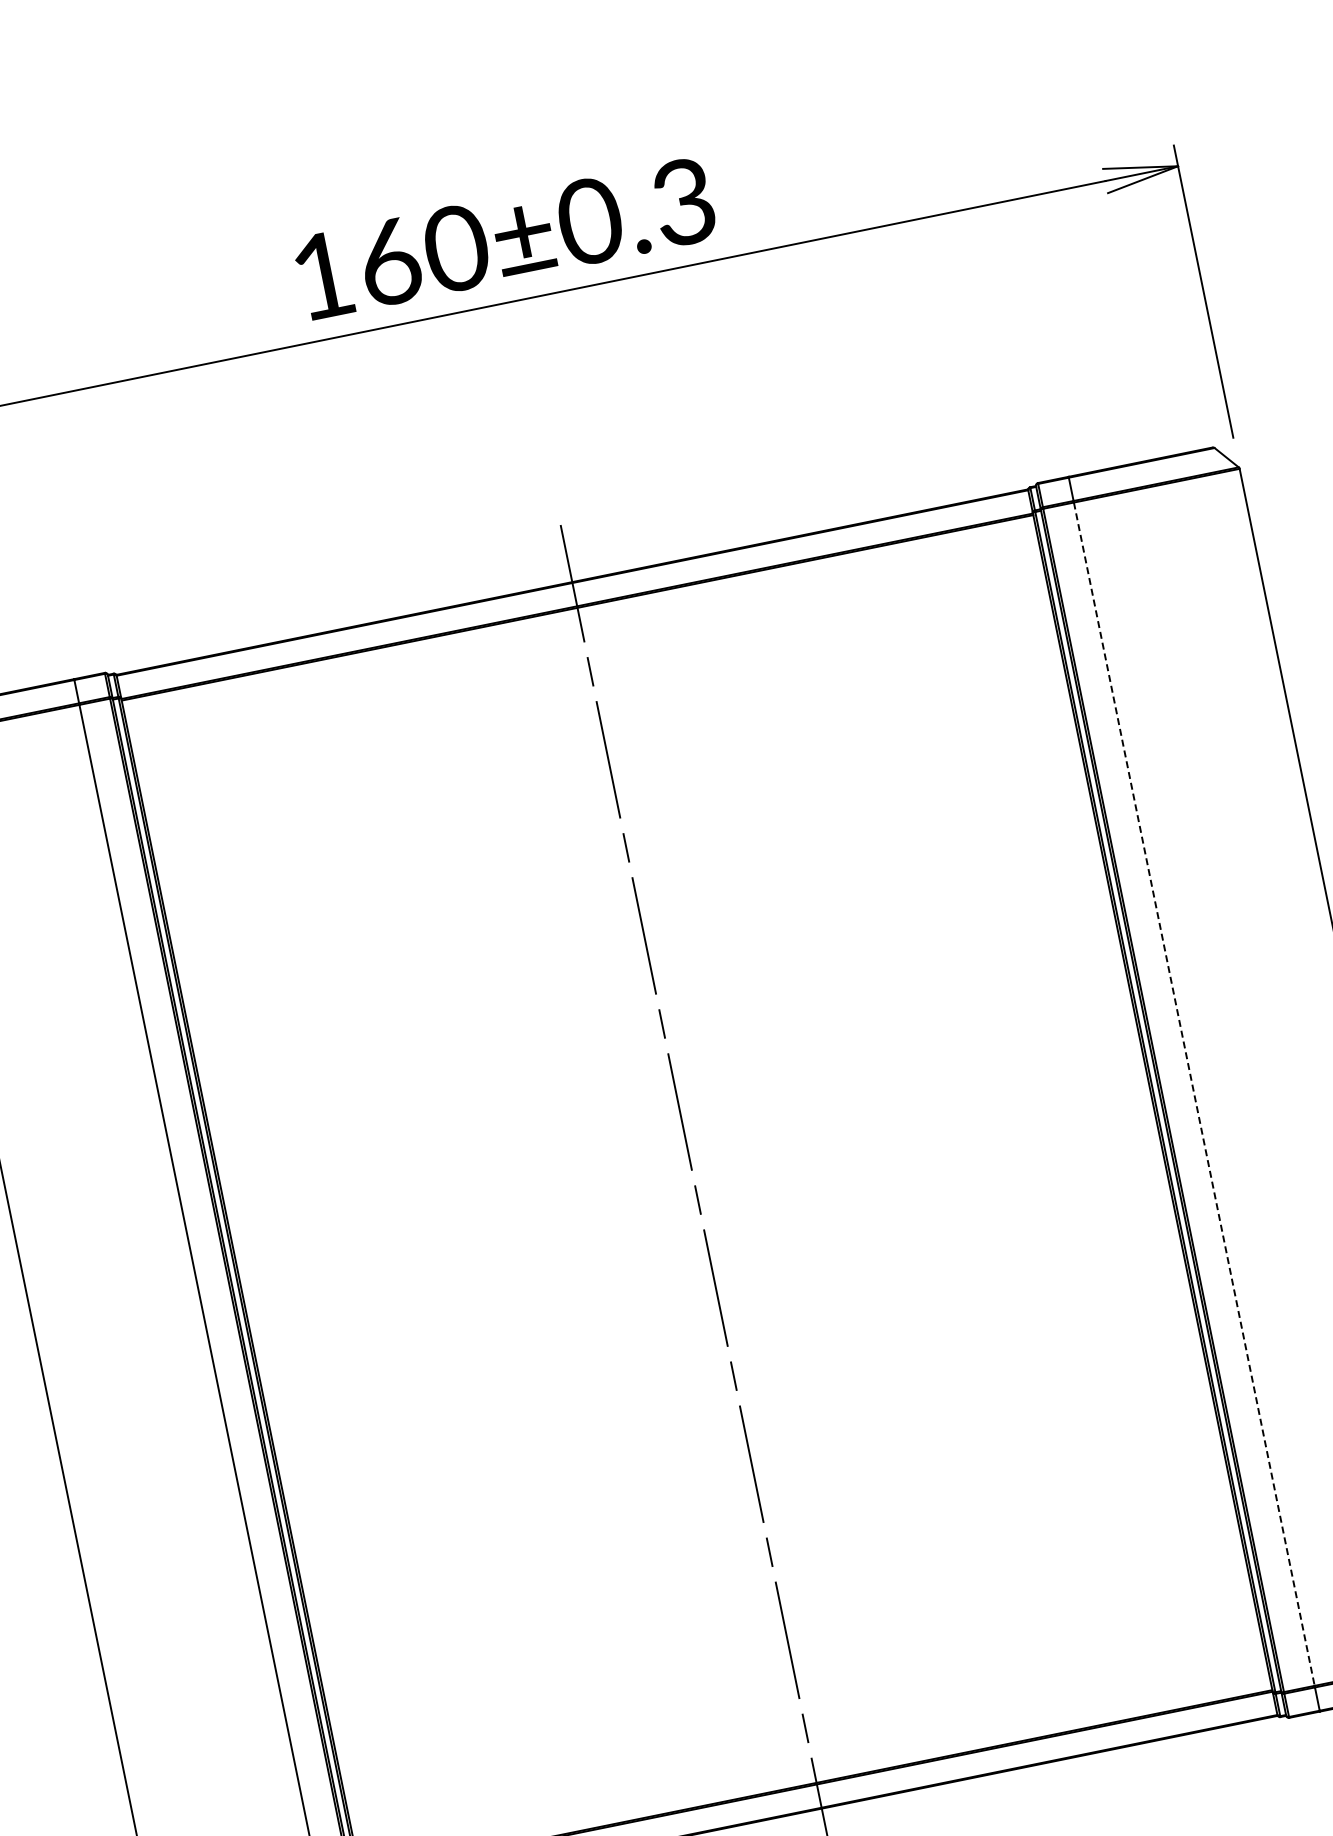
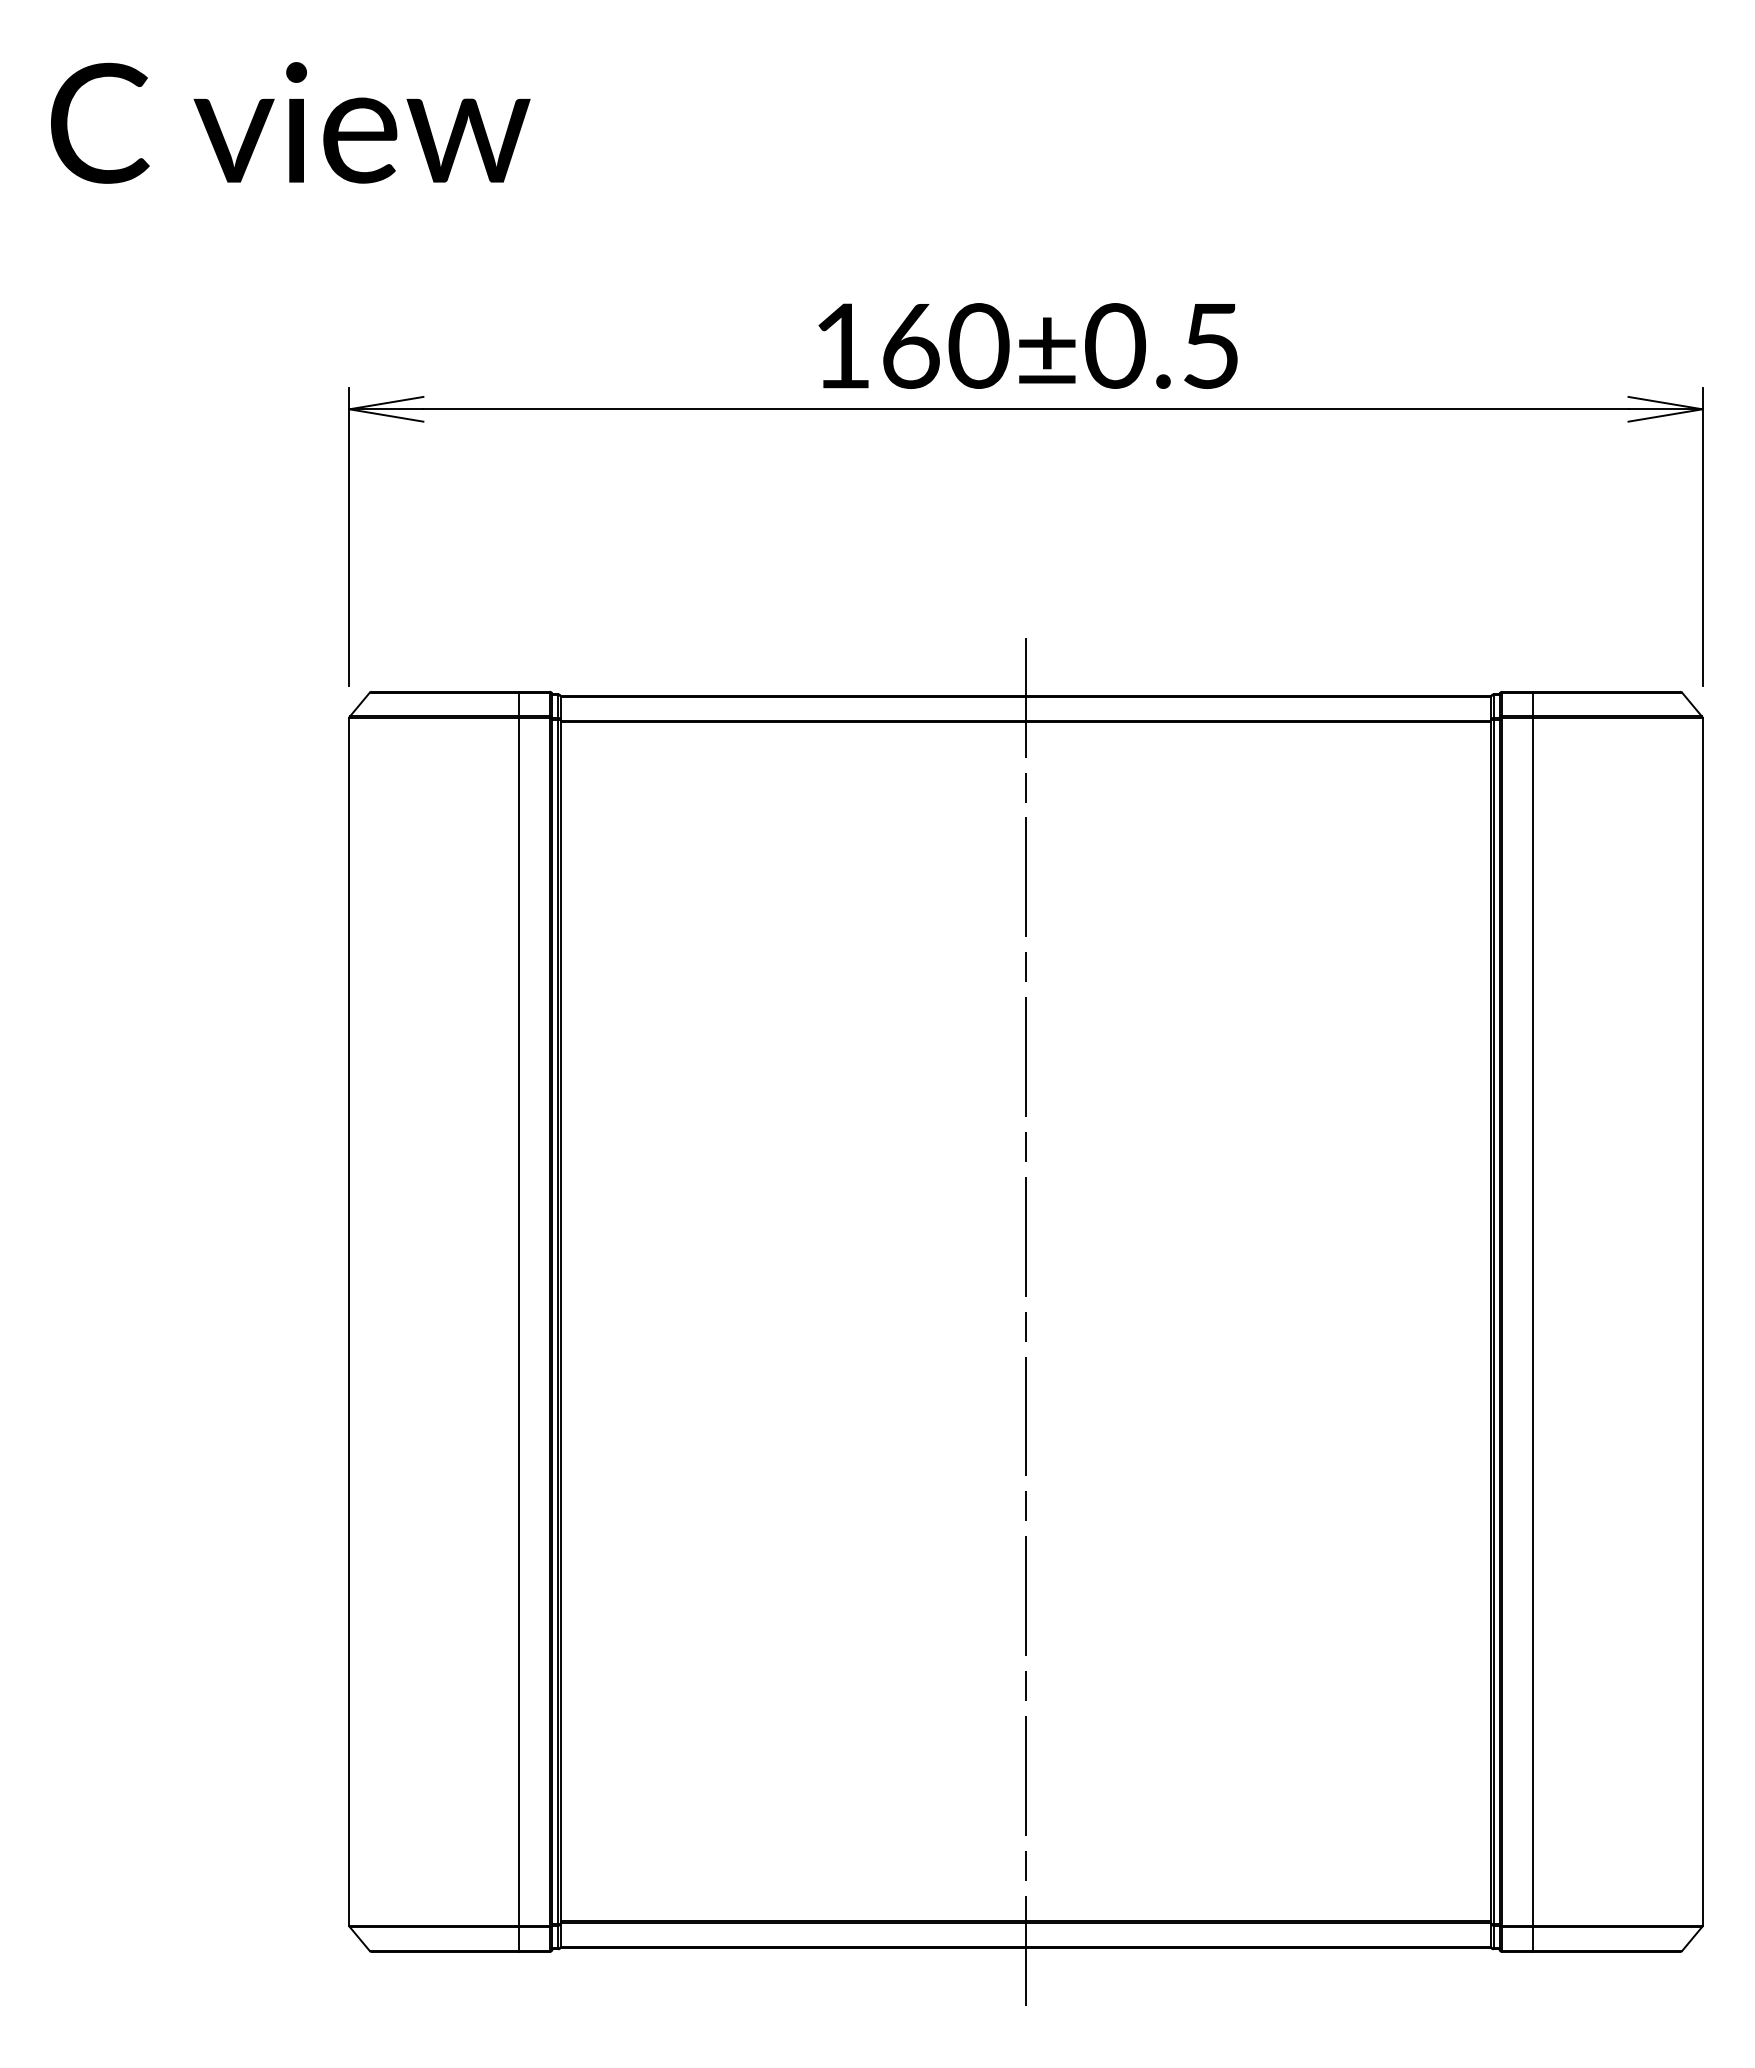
text: (683, 201) -> (1210, 345), 160±0.3 -> 160±0.5
line: (1194, 1093) -> (1533, 1321), dashed -> solid

